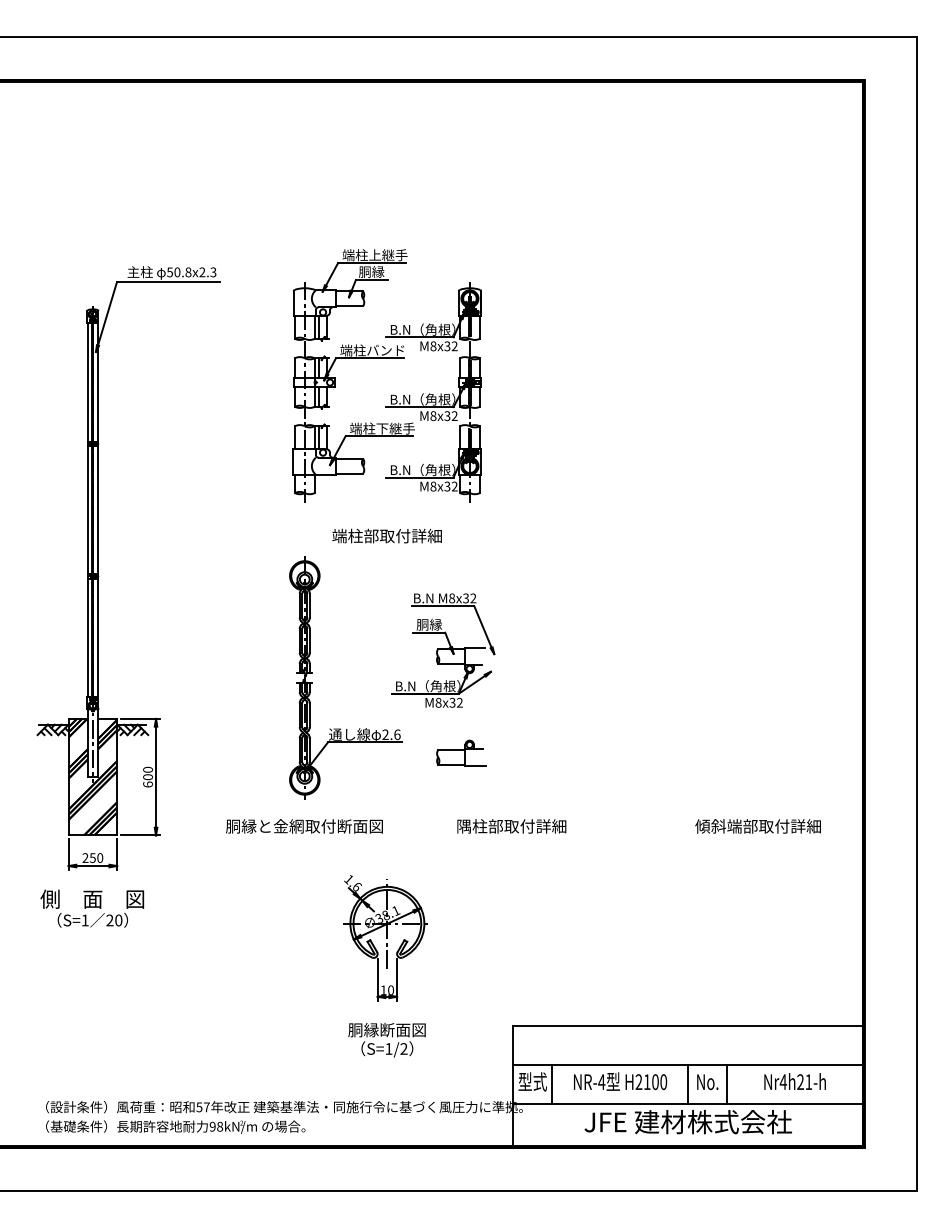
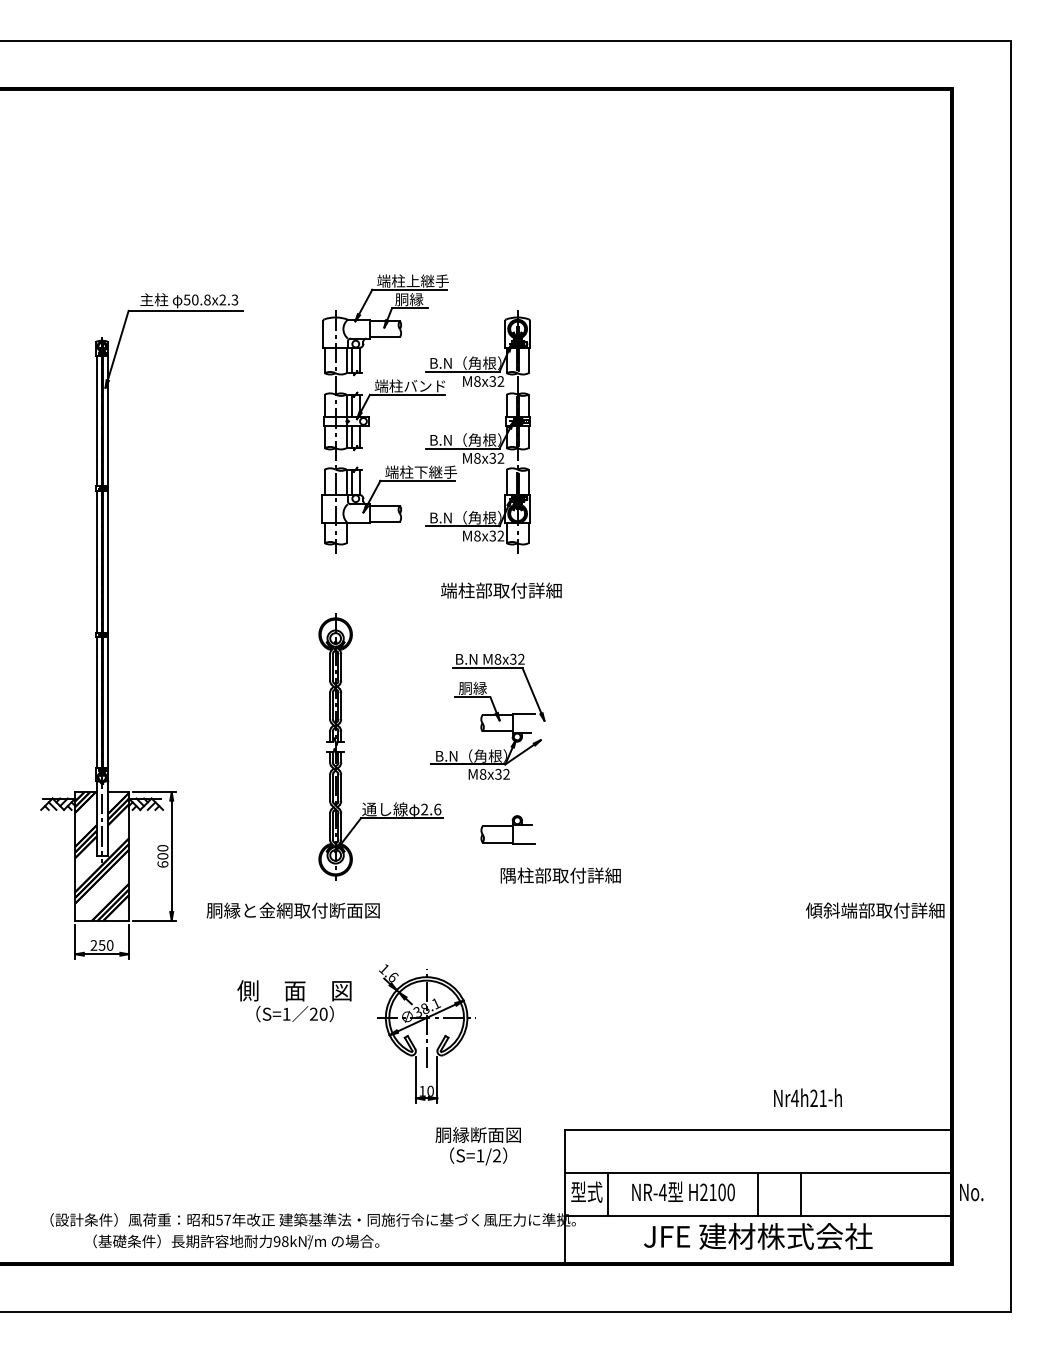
text: (387, 535) -> (501, 590), moved
text: (303, 826) -> (292, 910), moved
text: (511, 826) -> (560, 875), moved
text: (758, 826) -> (875, 910), moved
text: (92, 908) -> (294, 1001), moved
text: (386, 1040) -> (477, 1146), moved
text: (794, 1081) -> (807, 1097), moved
text: (707, 1082) -> (971, 1192), moved
text: (175, 1126) -> (236, 1241), moved

